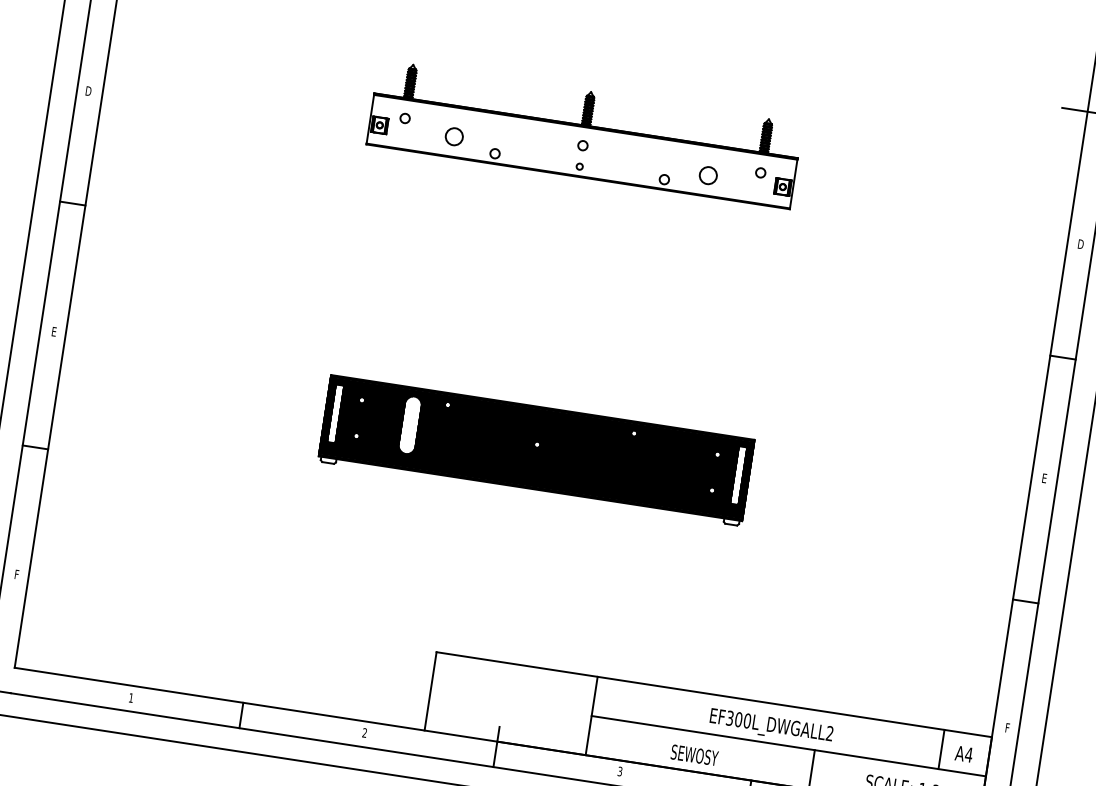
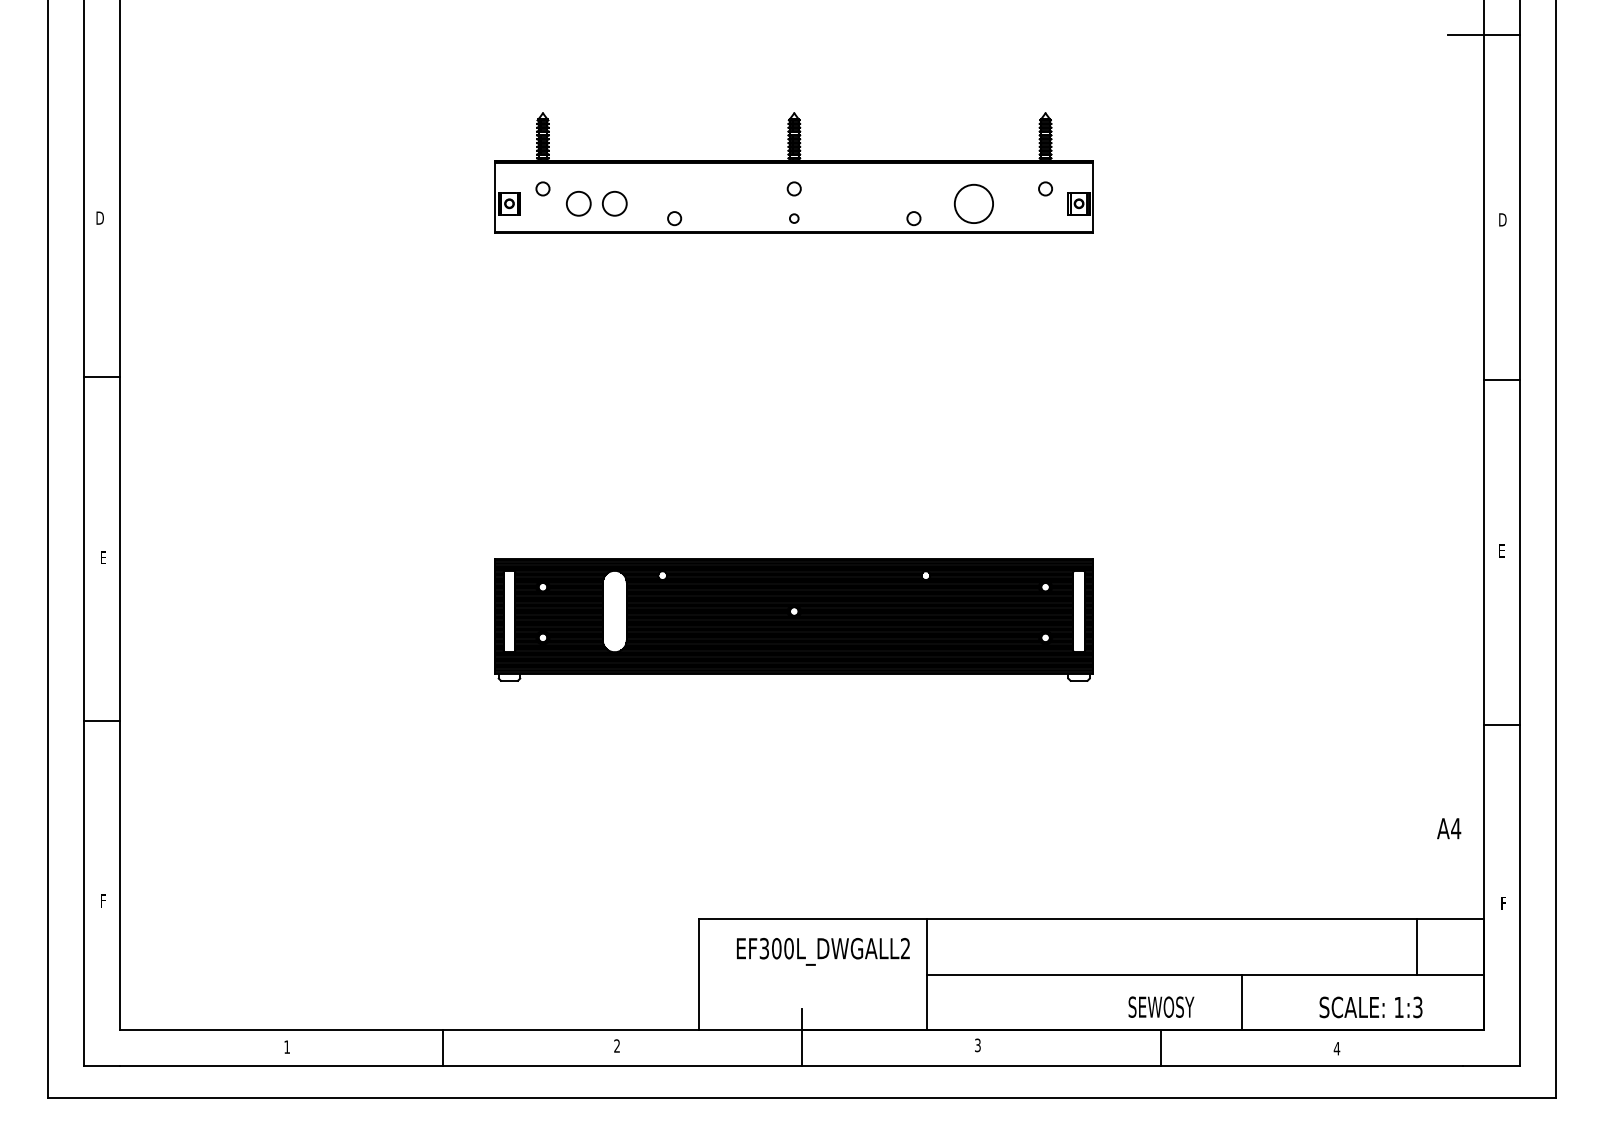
circle: (428, 132) -> (578, 203), added
circle: (708, 175) -> (973, 203), size x1.6
text: (771, 726) -> (823, 951), moved
text: (694, 754) -> (1161, 1006), moved
text: (964, 754) -> (1449, 828), moved

